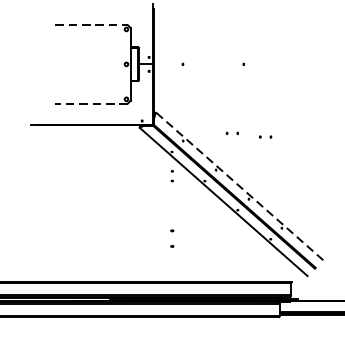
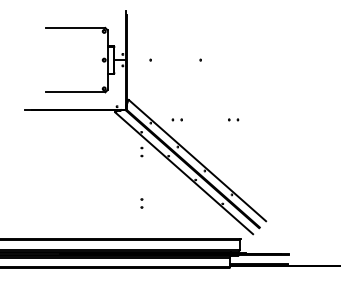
line: (91, 24) -> (75, 27), dashed -> solid
line: (91, 103) -> (75, 92), dashed -> solid
part: (231, 132) -> (176, 119), moved
part: (265, 136) -> (233, 119), moved
line: (239, 186) -> (197, 160), dashed -> solid
part: (171, 238) -> (141, 203), size x0.62

